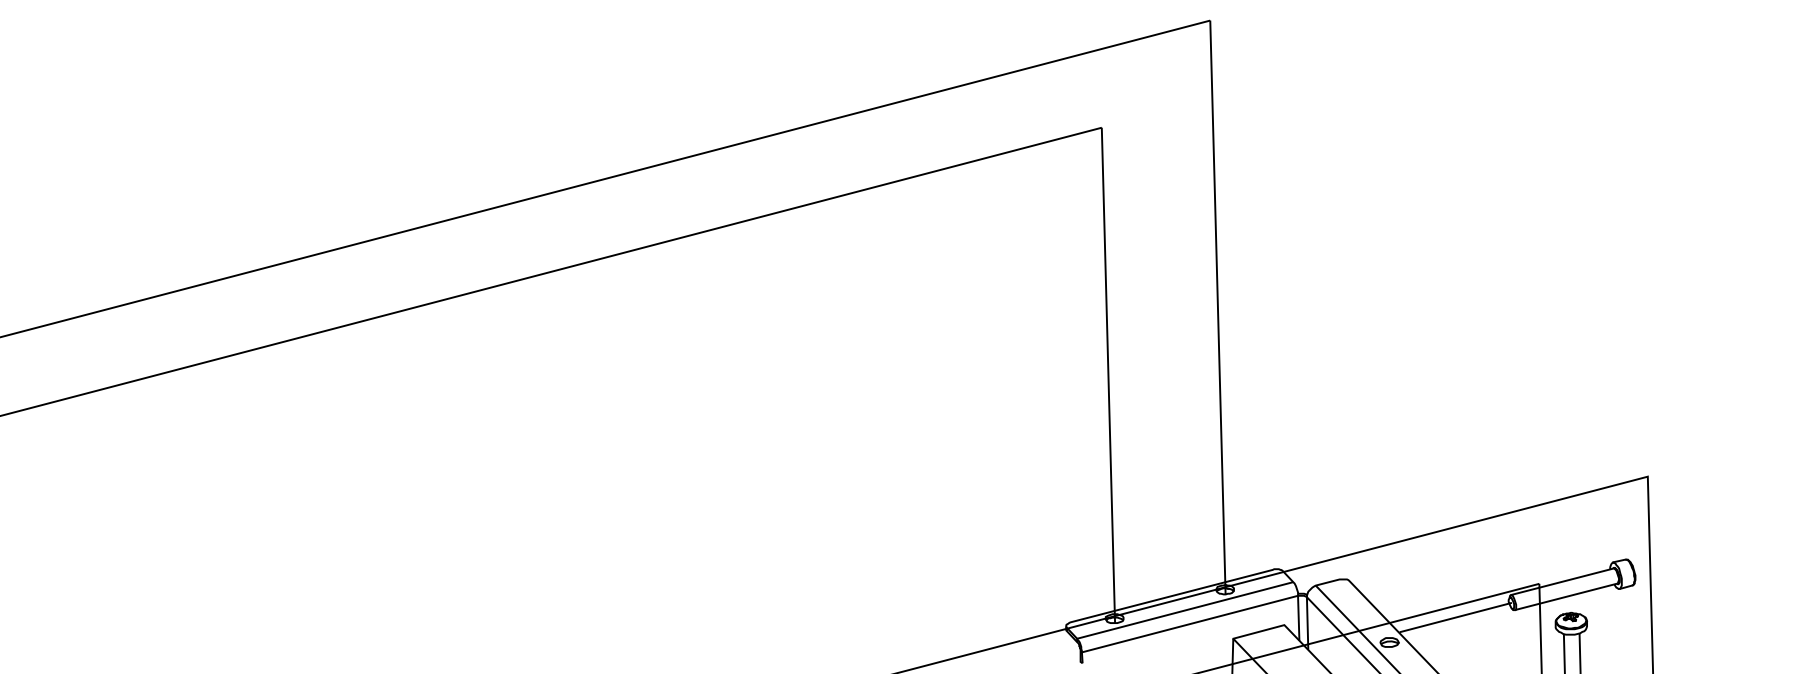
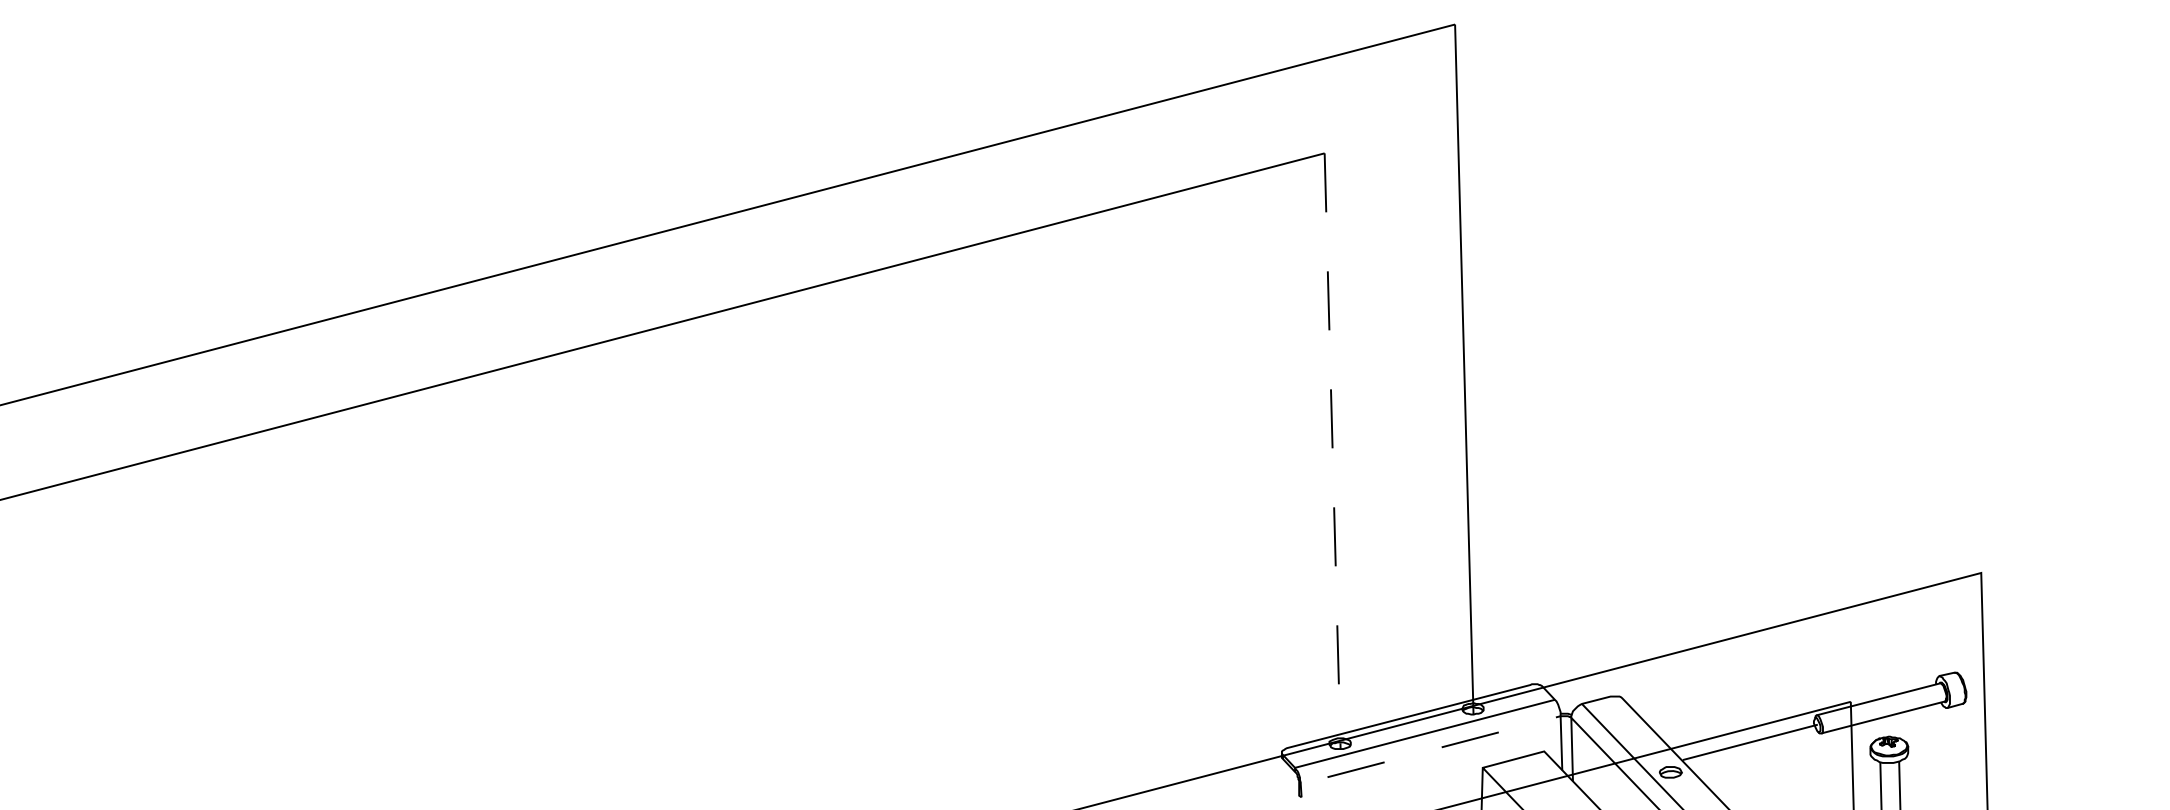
line: (1108, 375) -> (1332, 451), solid -> dashed
line: (1210, 618) -> (1455, 743), solid -> dashed

